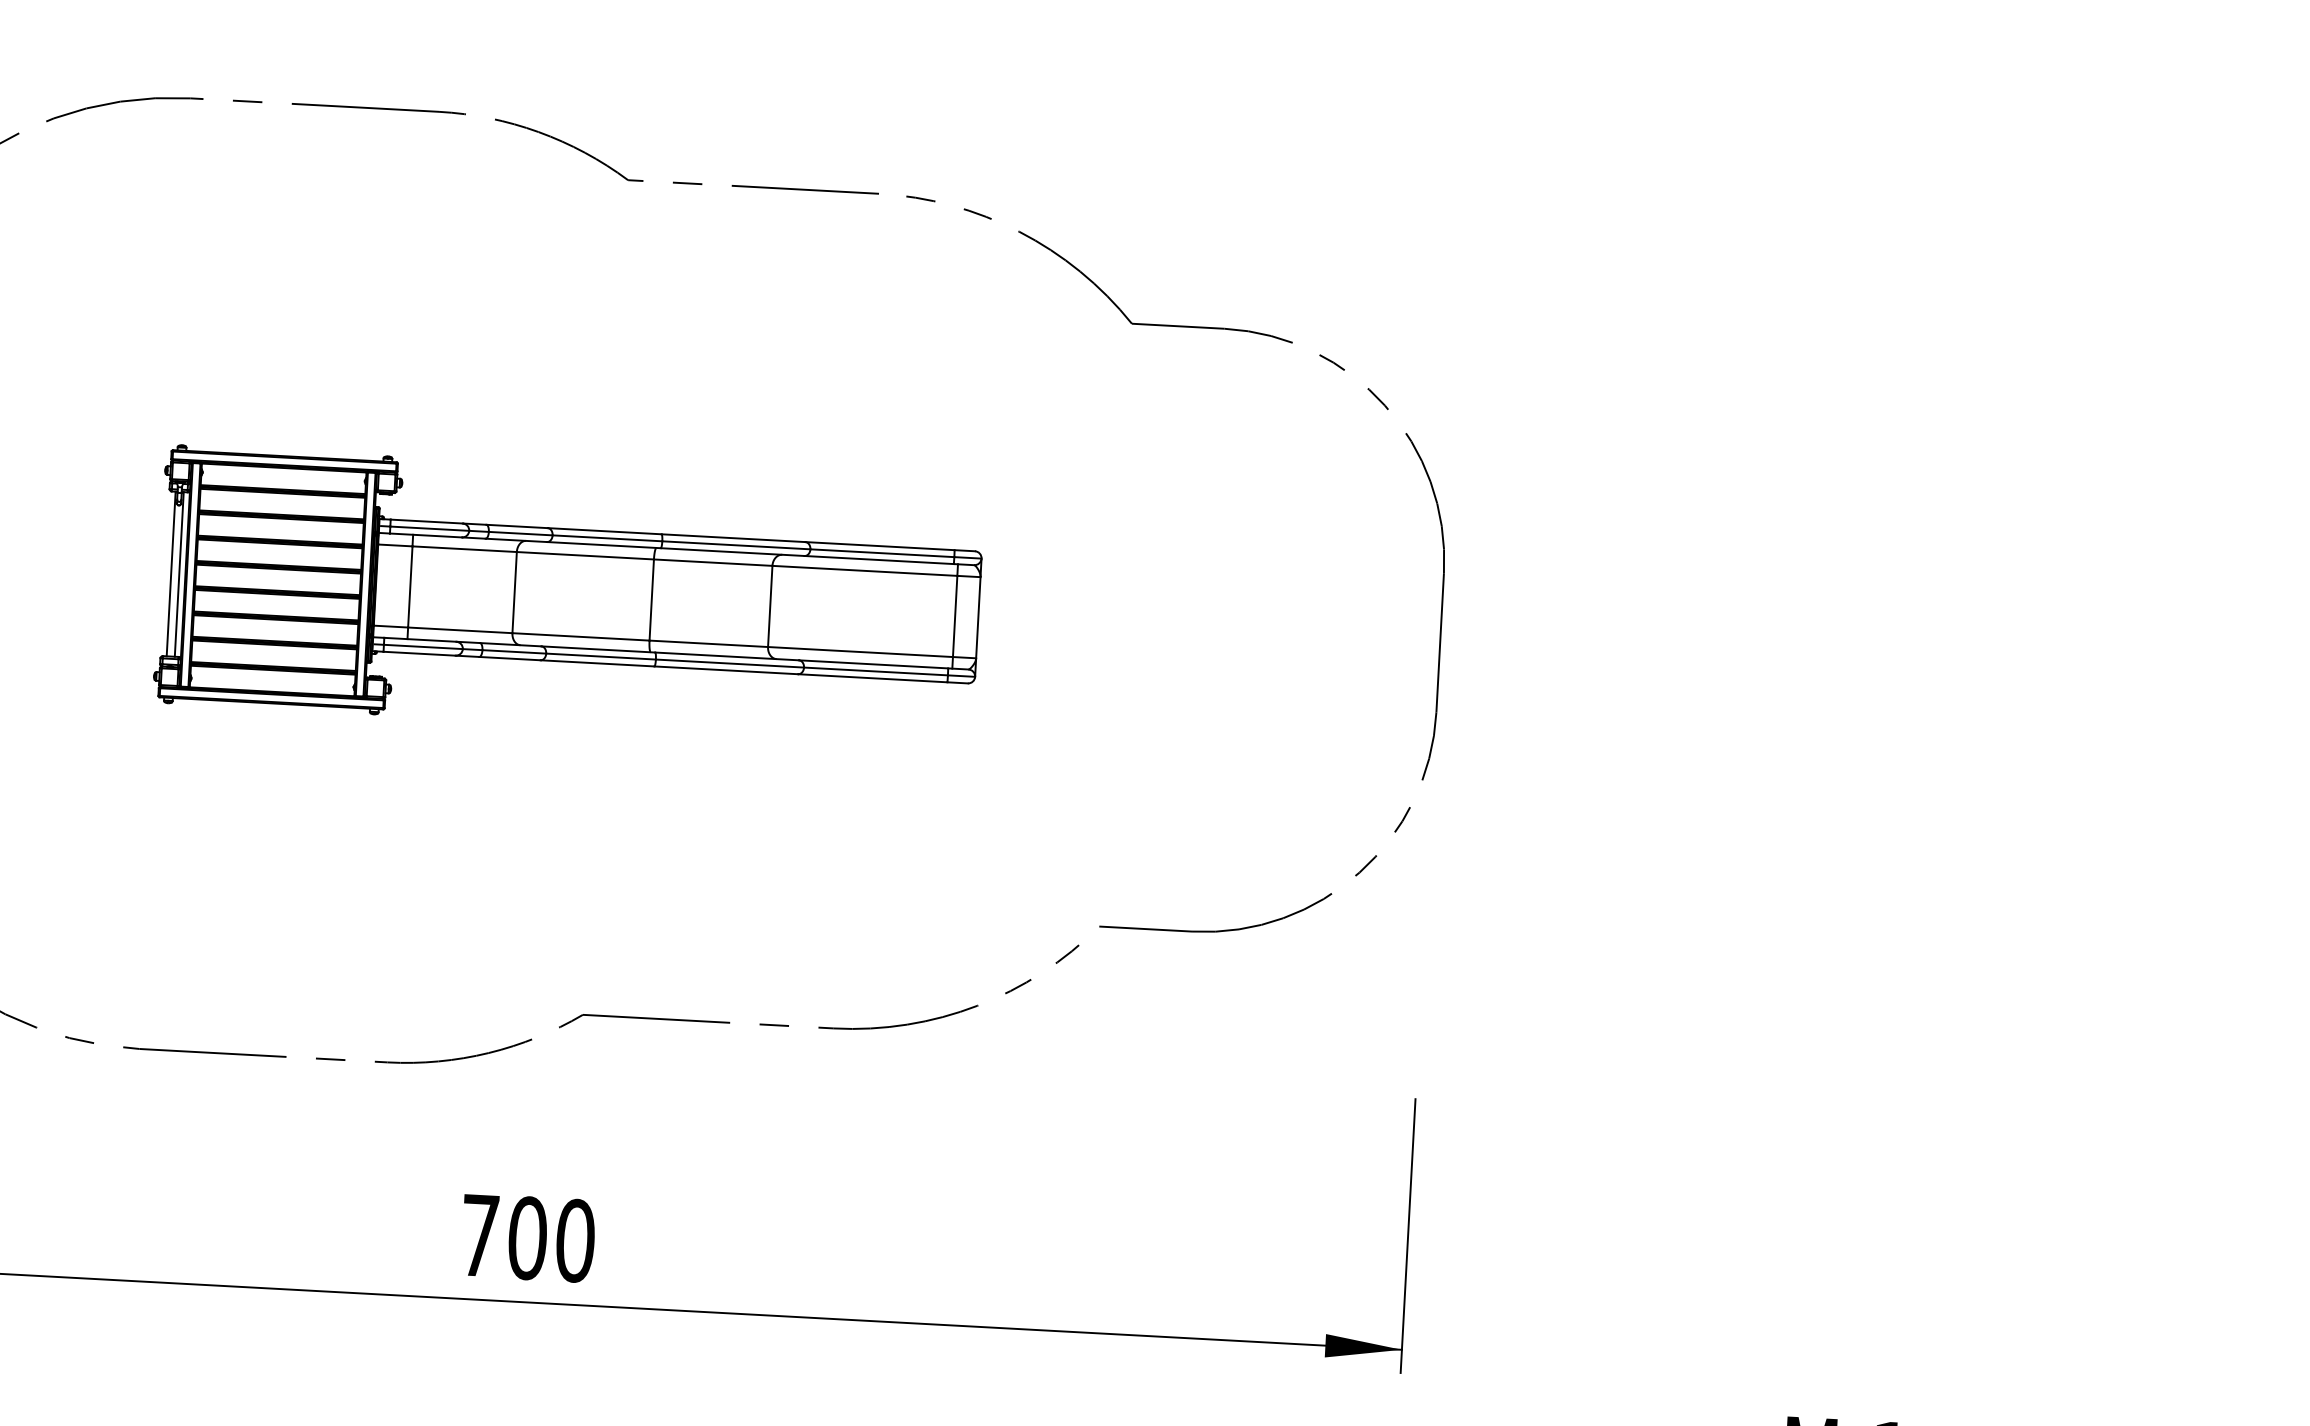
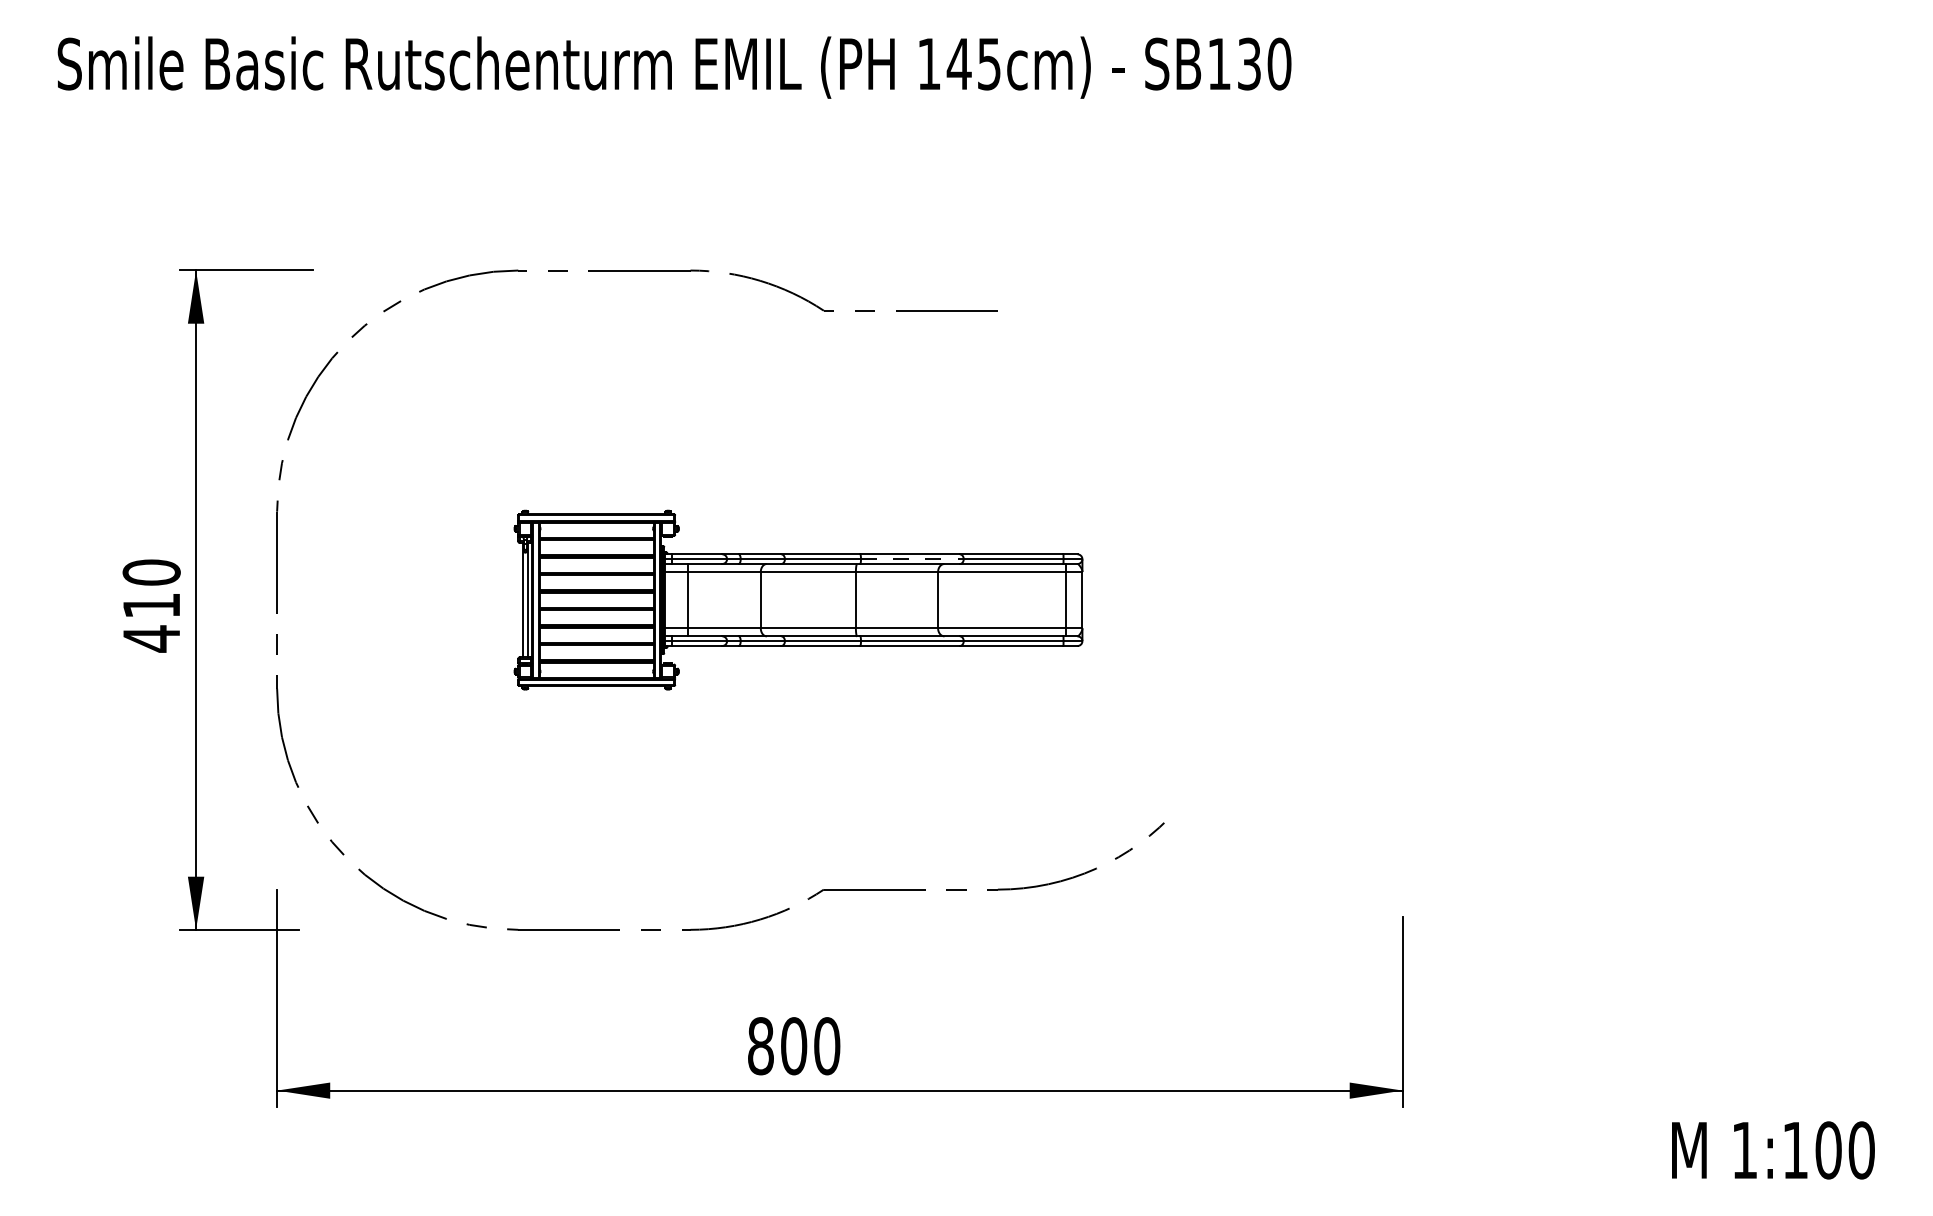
part: (1177, 326) -> (1209, 391), removed
line: (736, 545) -> (912, 559), solid -> dashed
text: (479, 1236) -> (760, 1046), 700 -> 800

